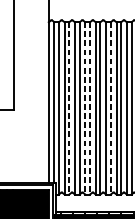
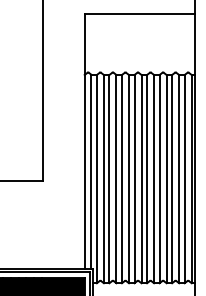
line: (69, 108) -> (109, 179), dashed -> solid
line: (84, 108) -> (128, 179), dashed -> solid
line: (89, 108) -> (134, 179), dashed -> solid
line: (110, 108) -> (159, 179), dashed -> solid

